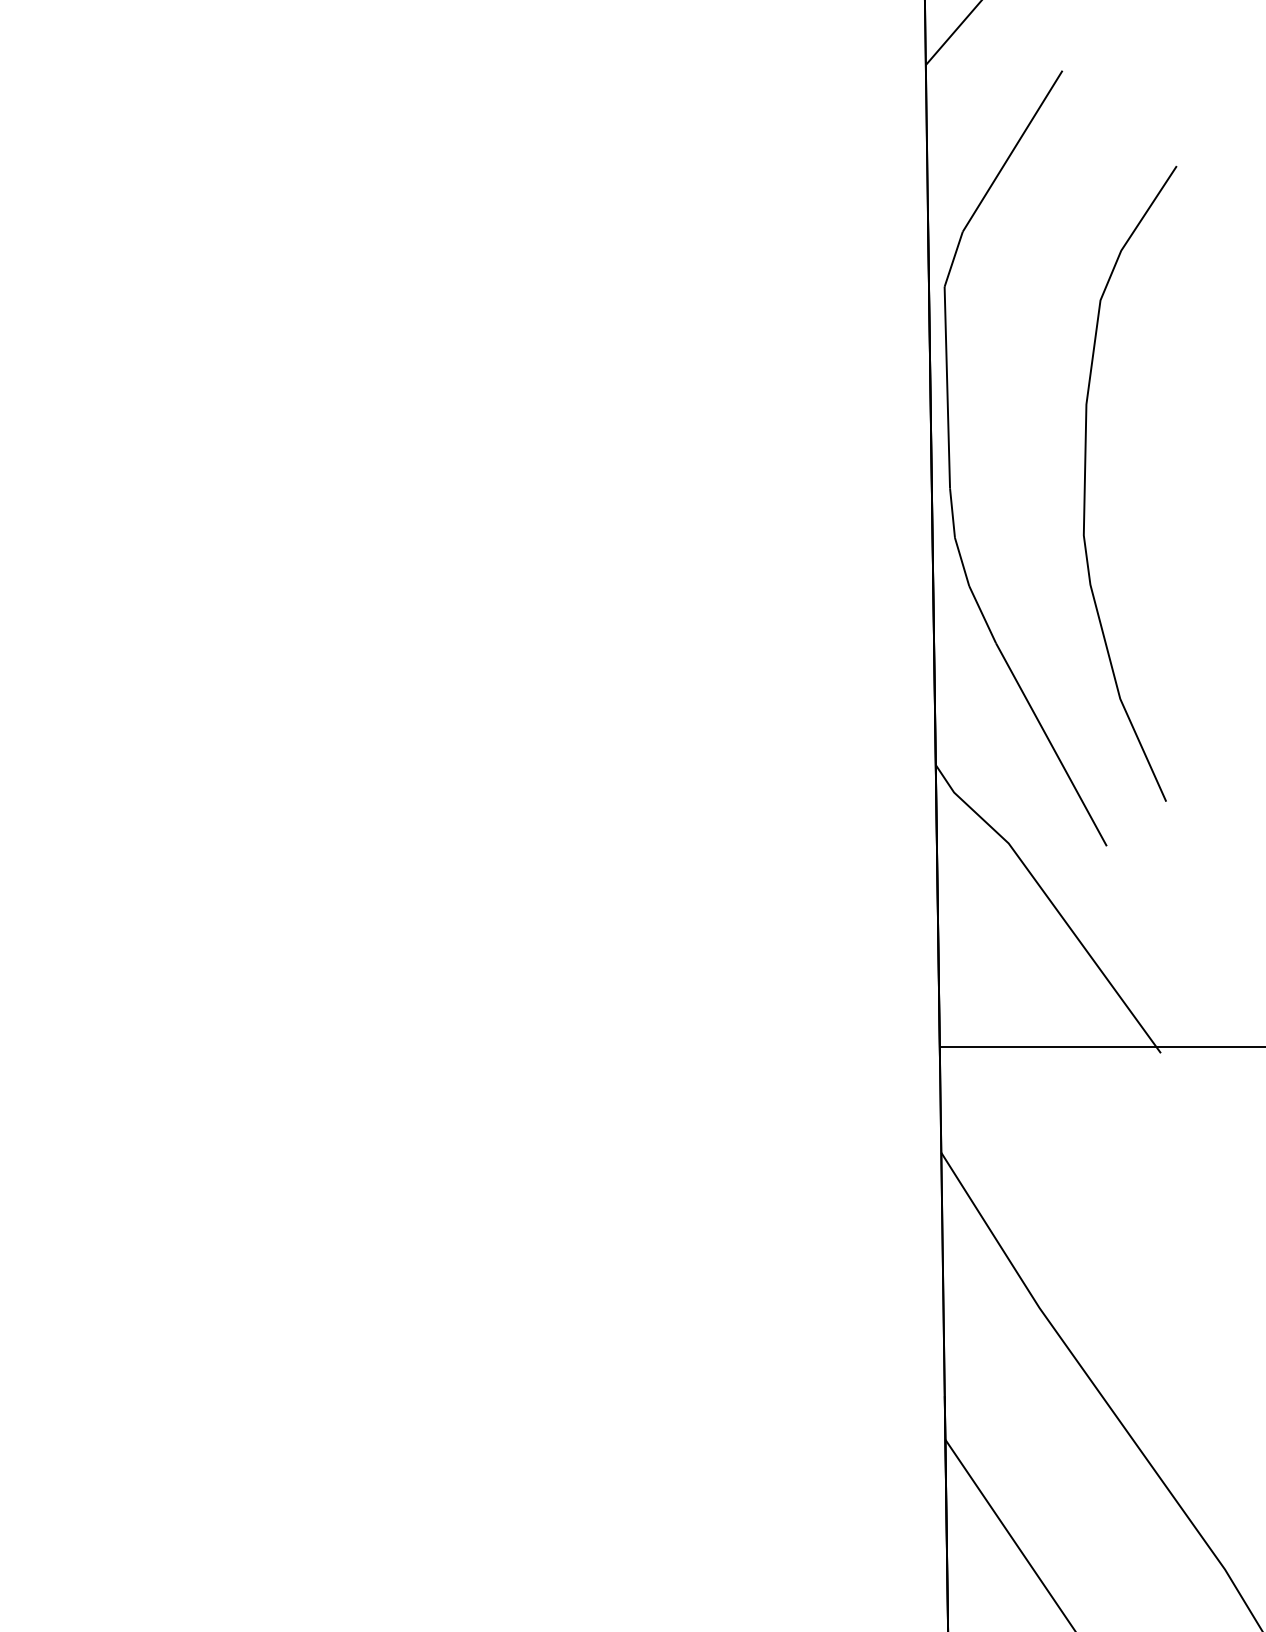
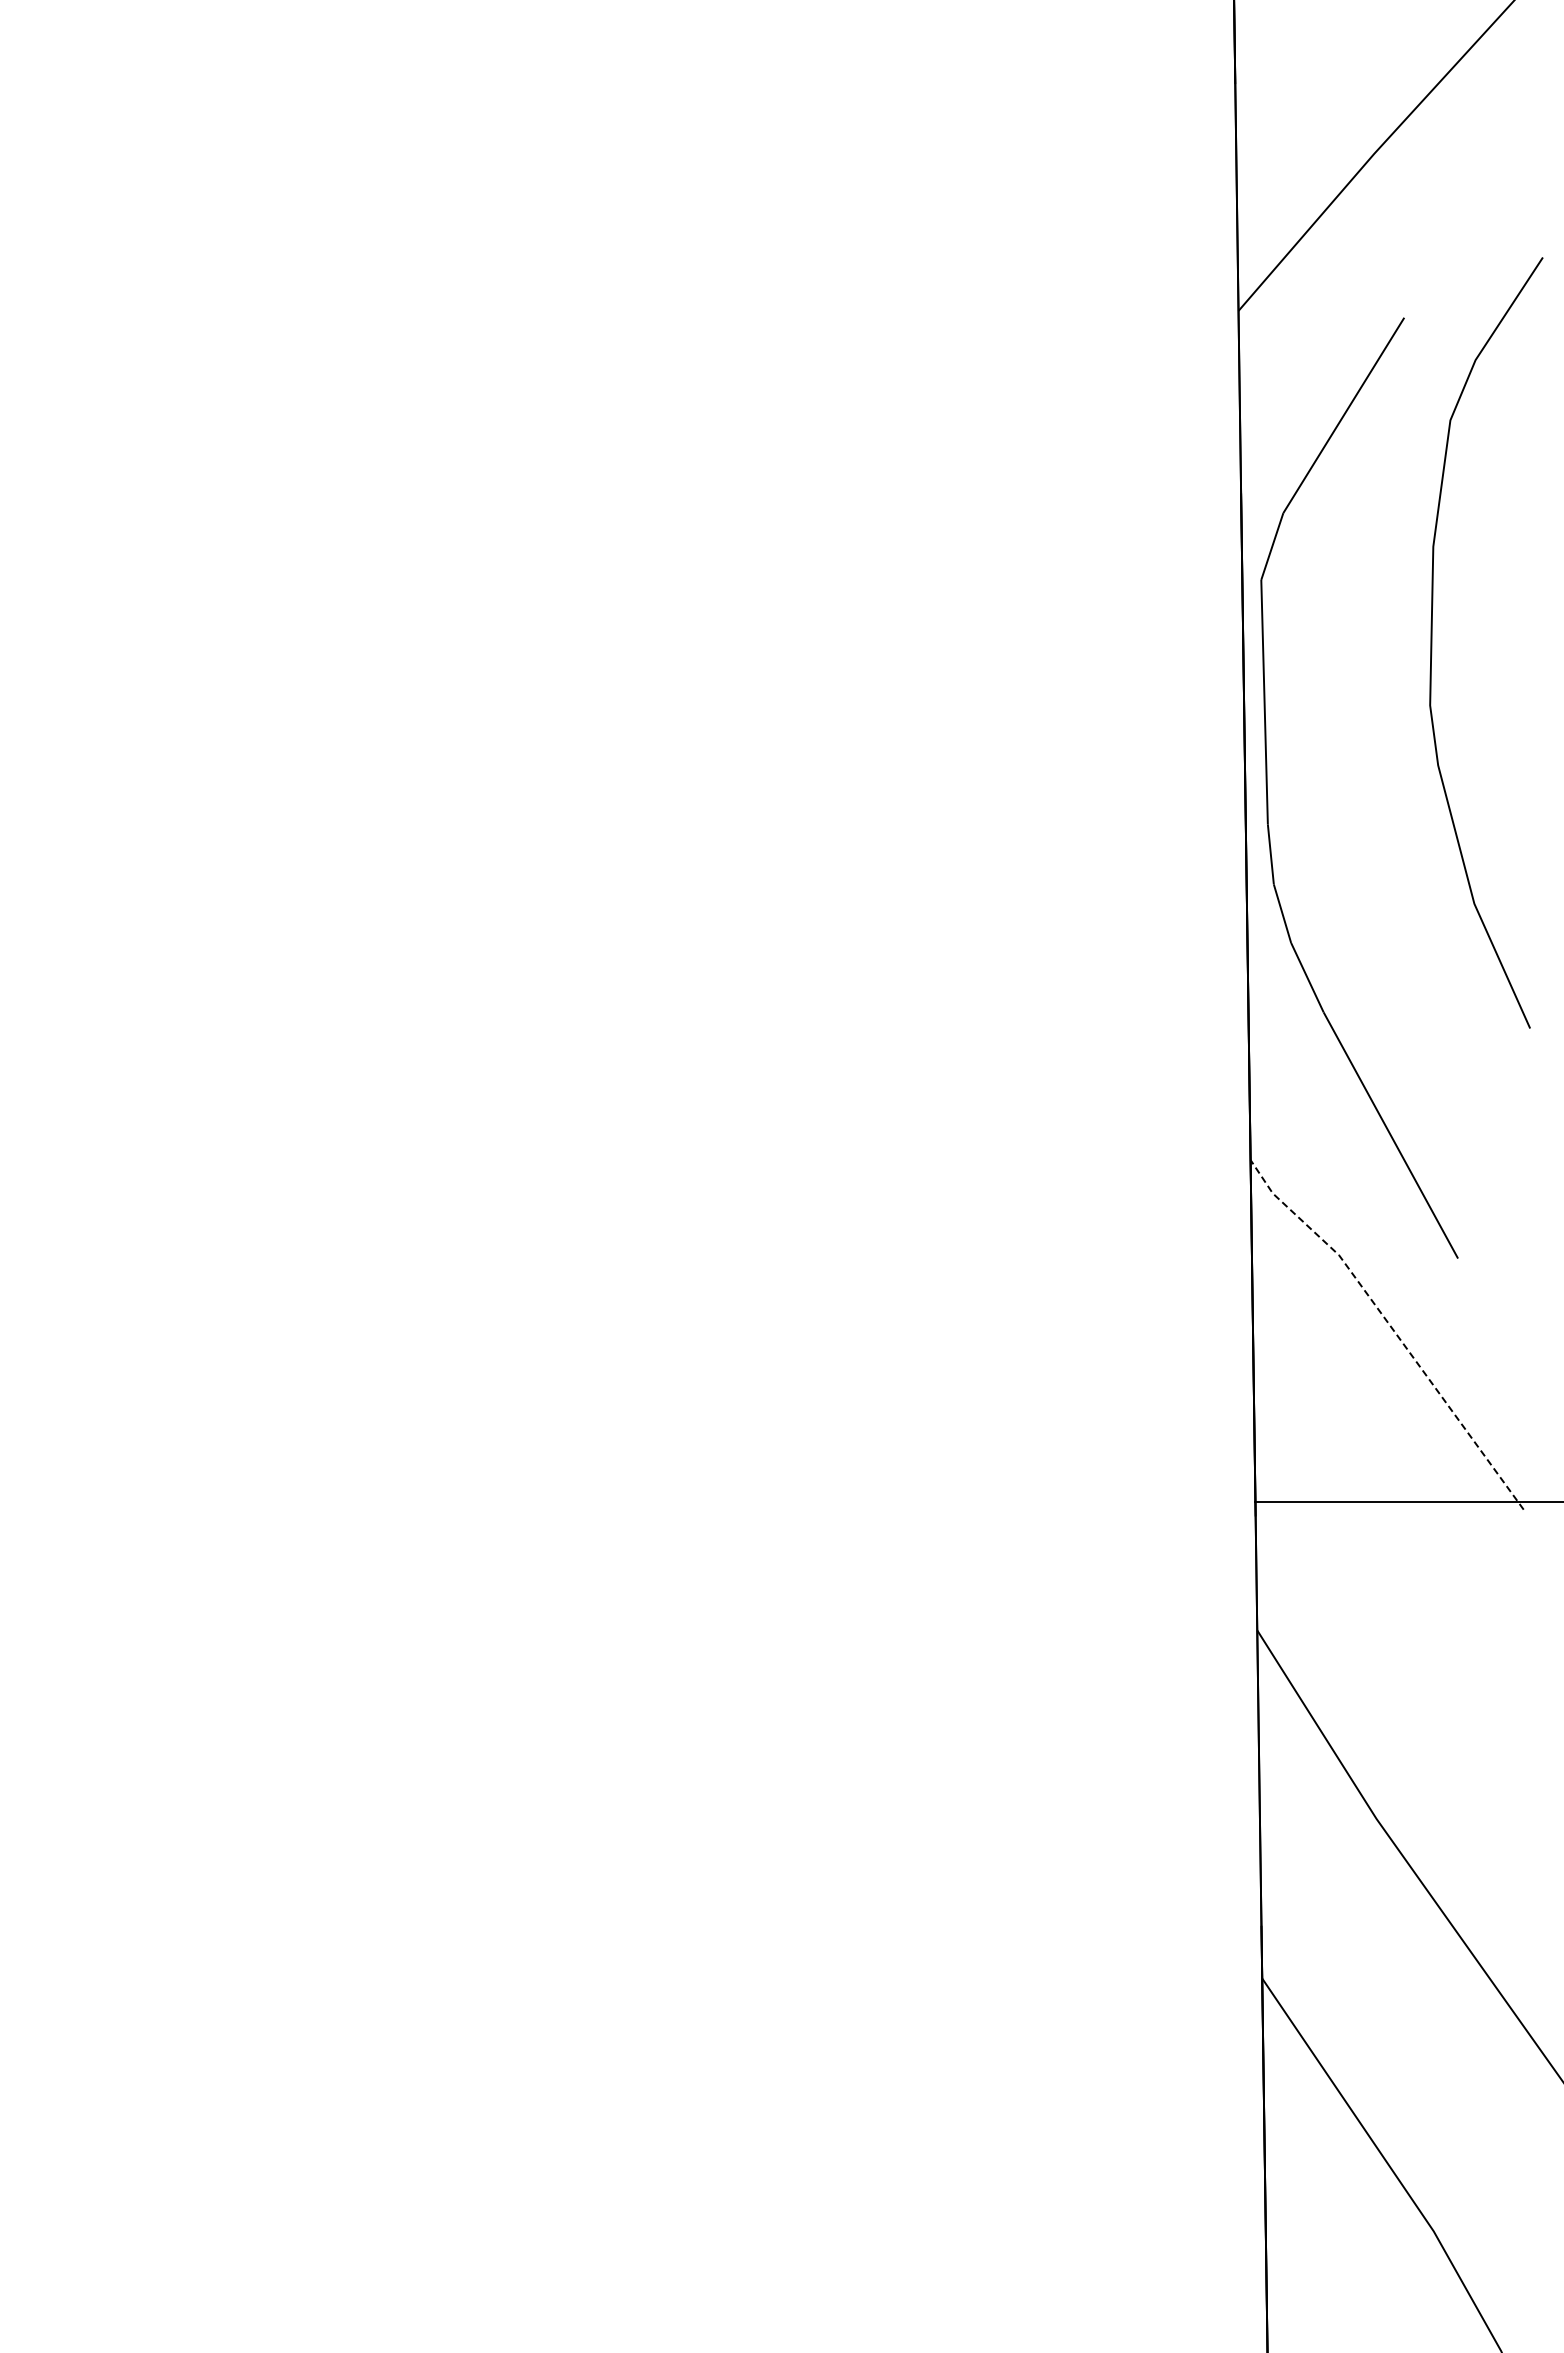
curve: (1085, 483) -> (1432, 642), moved
line: (1051, 903) -> (1391, 1327), solid -> dashed

